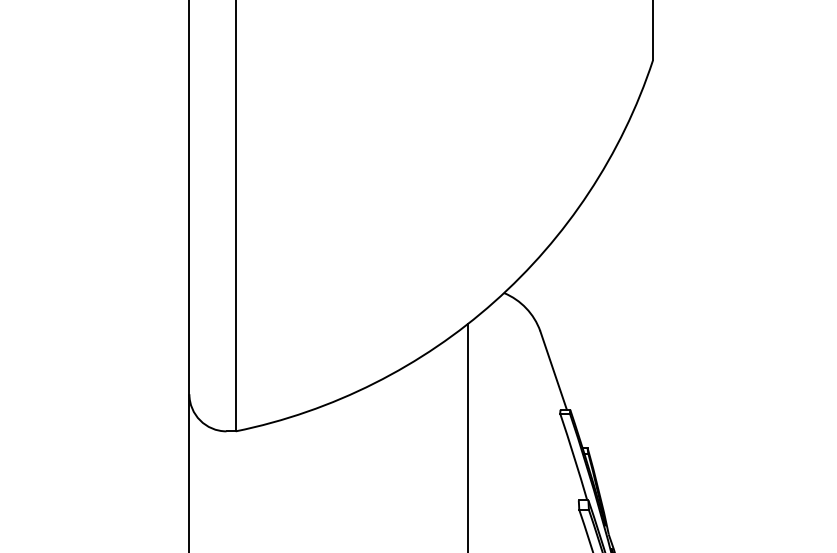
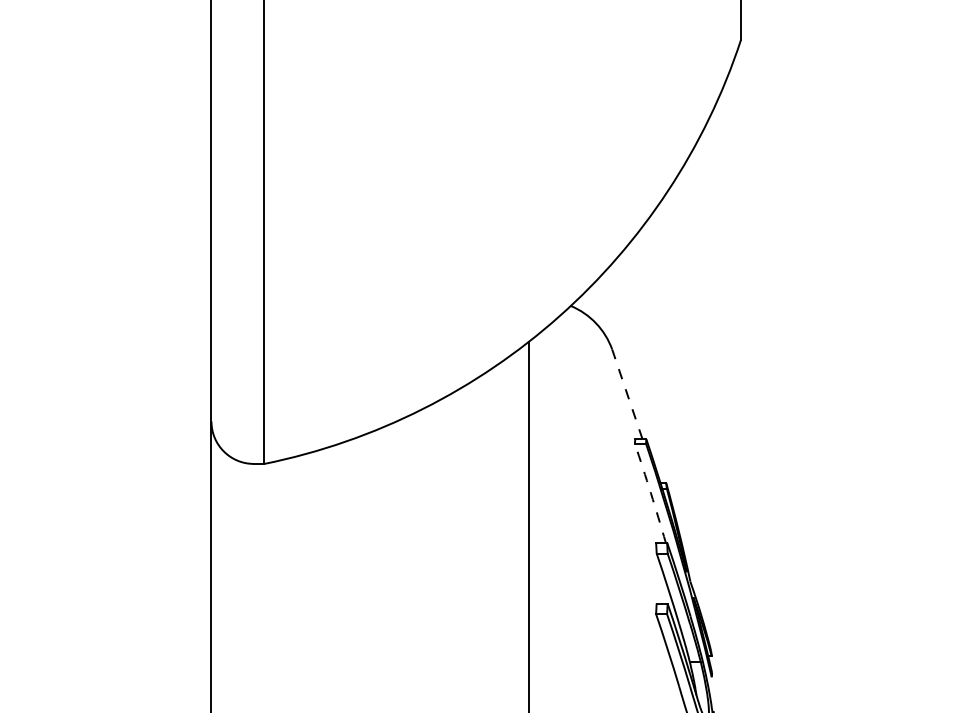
line: (553, 369) -> (627, 393), solid -> dashed
arc: (573, 457) -> (650, 493), solid -> dashed

